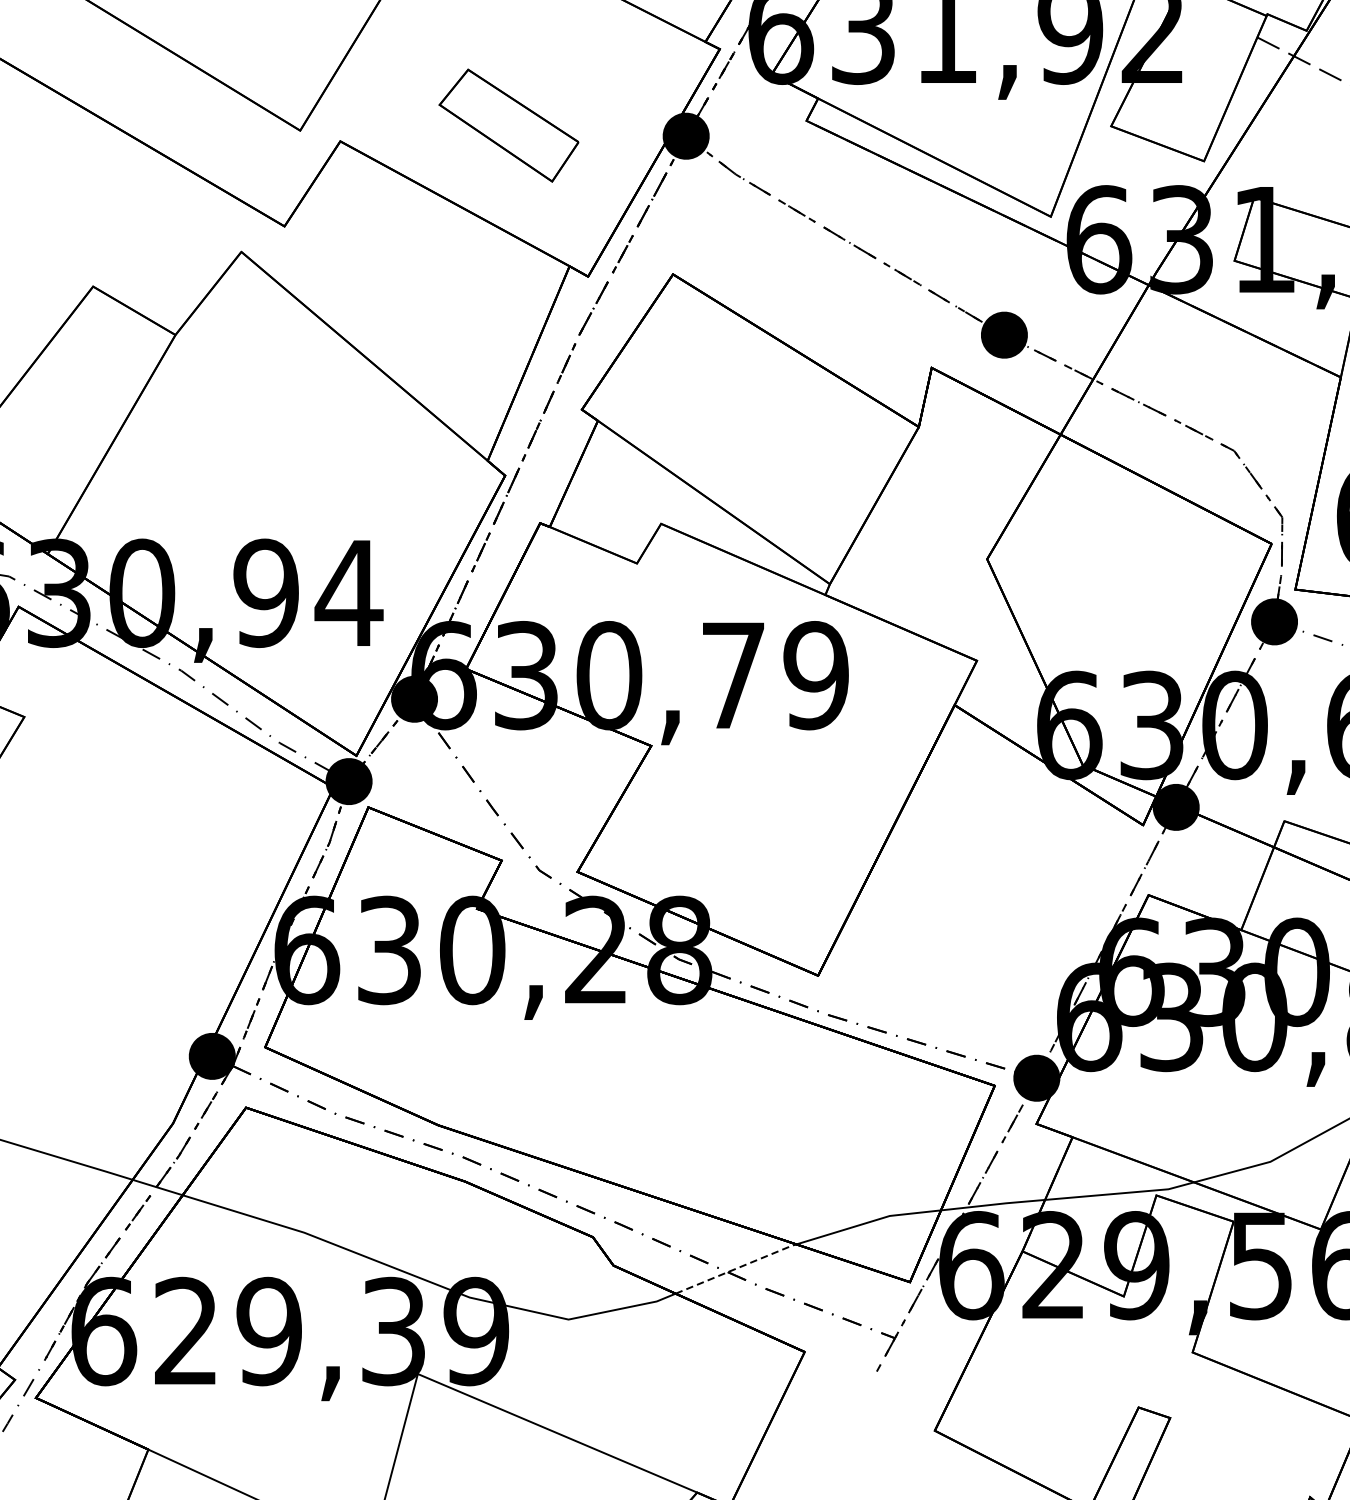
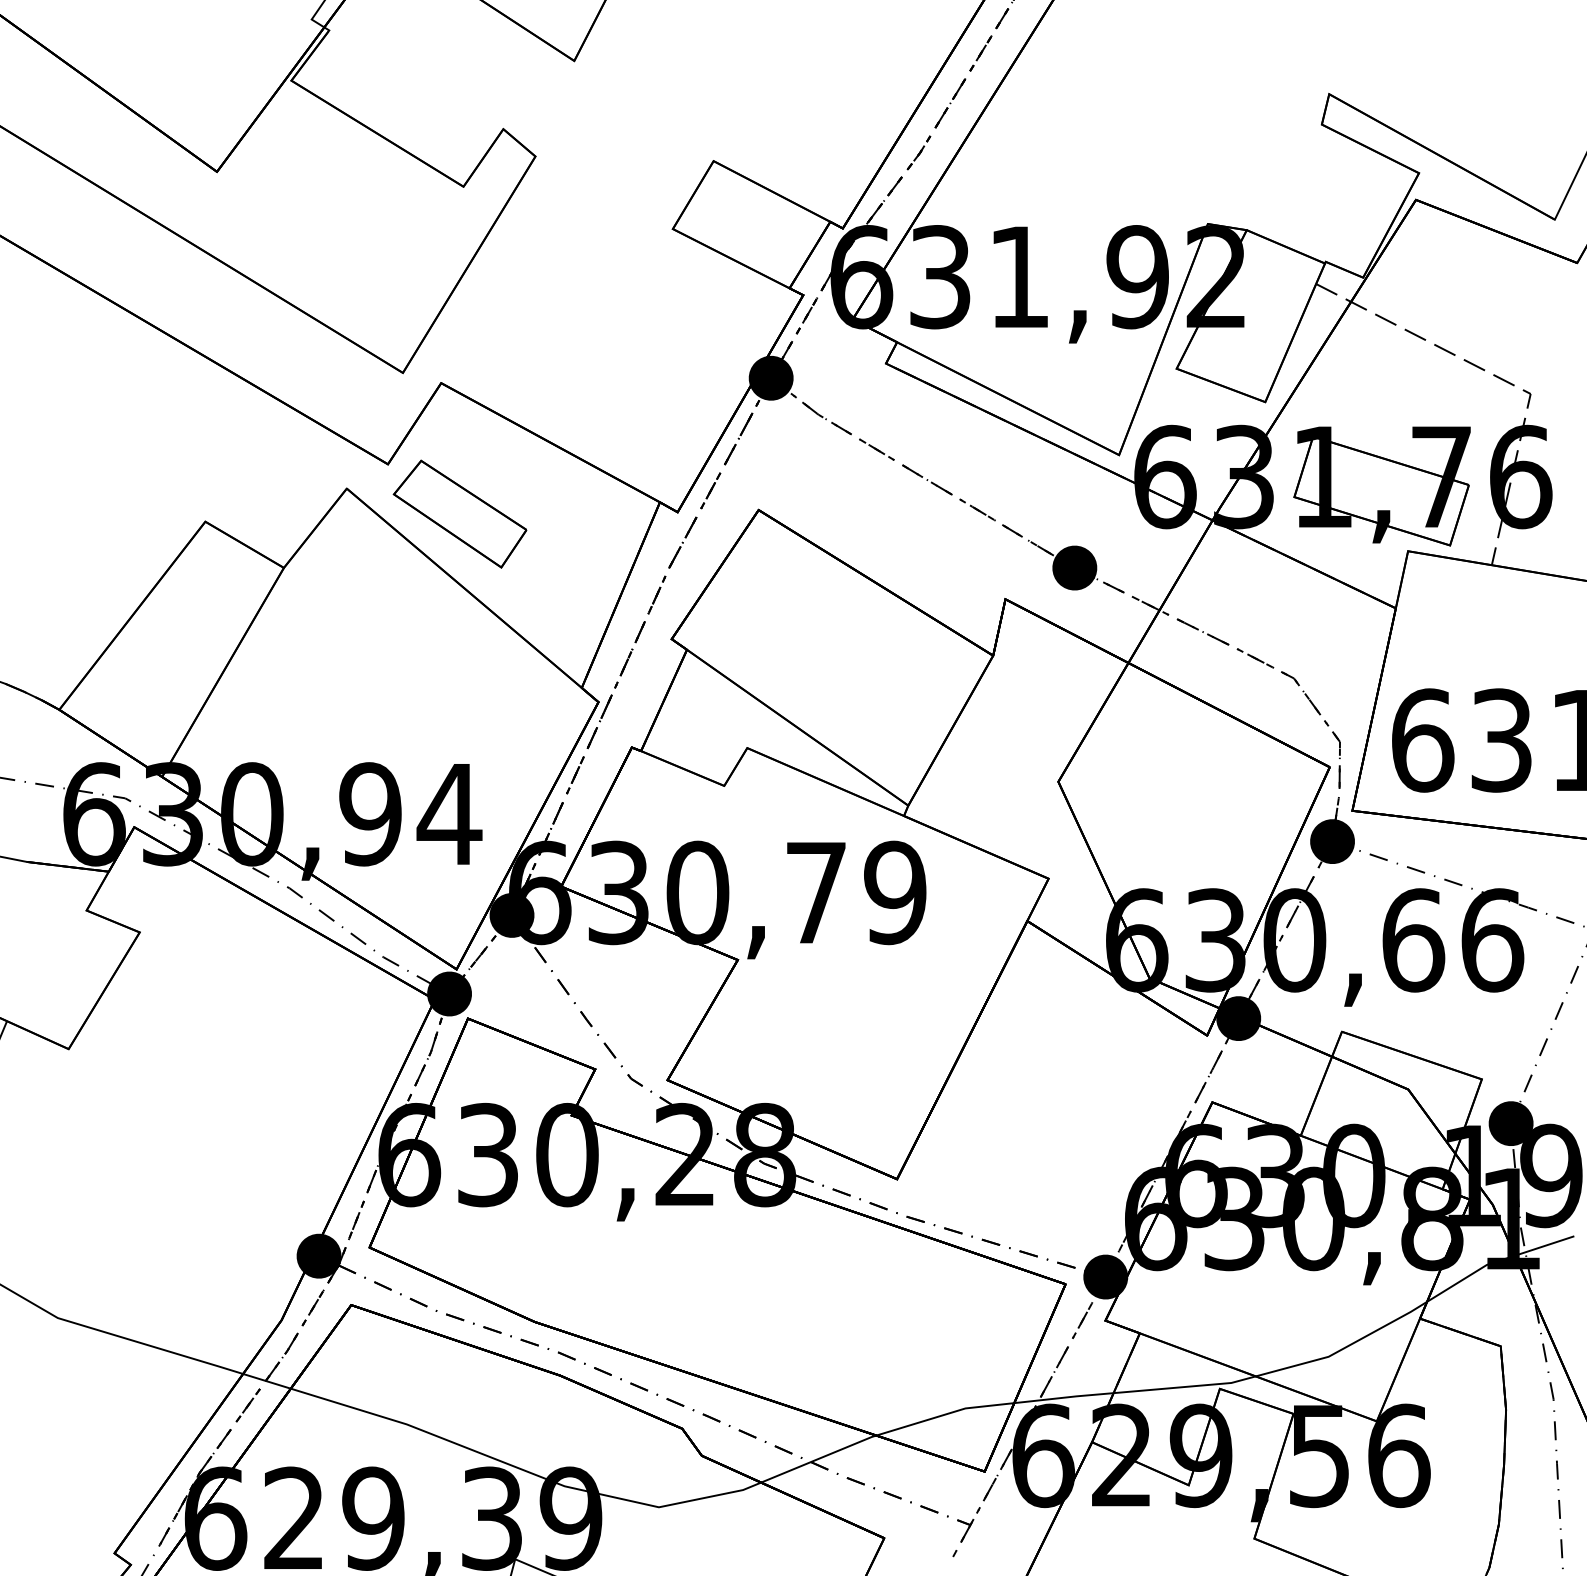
part: (508, 124) -> (459, 513), moved
line: (736, 1268) -> (819, 1458), dashed -> solid

